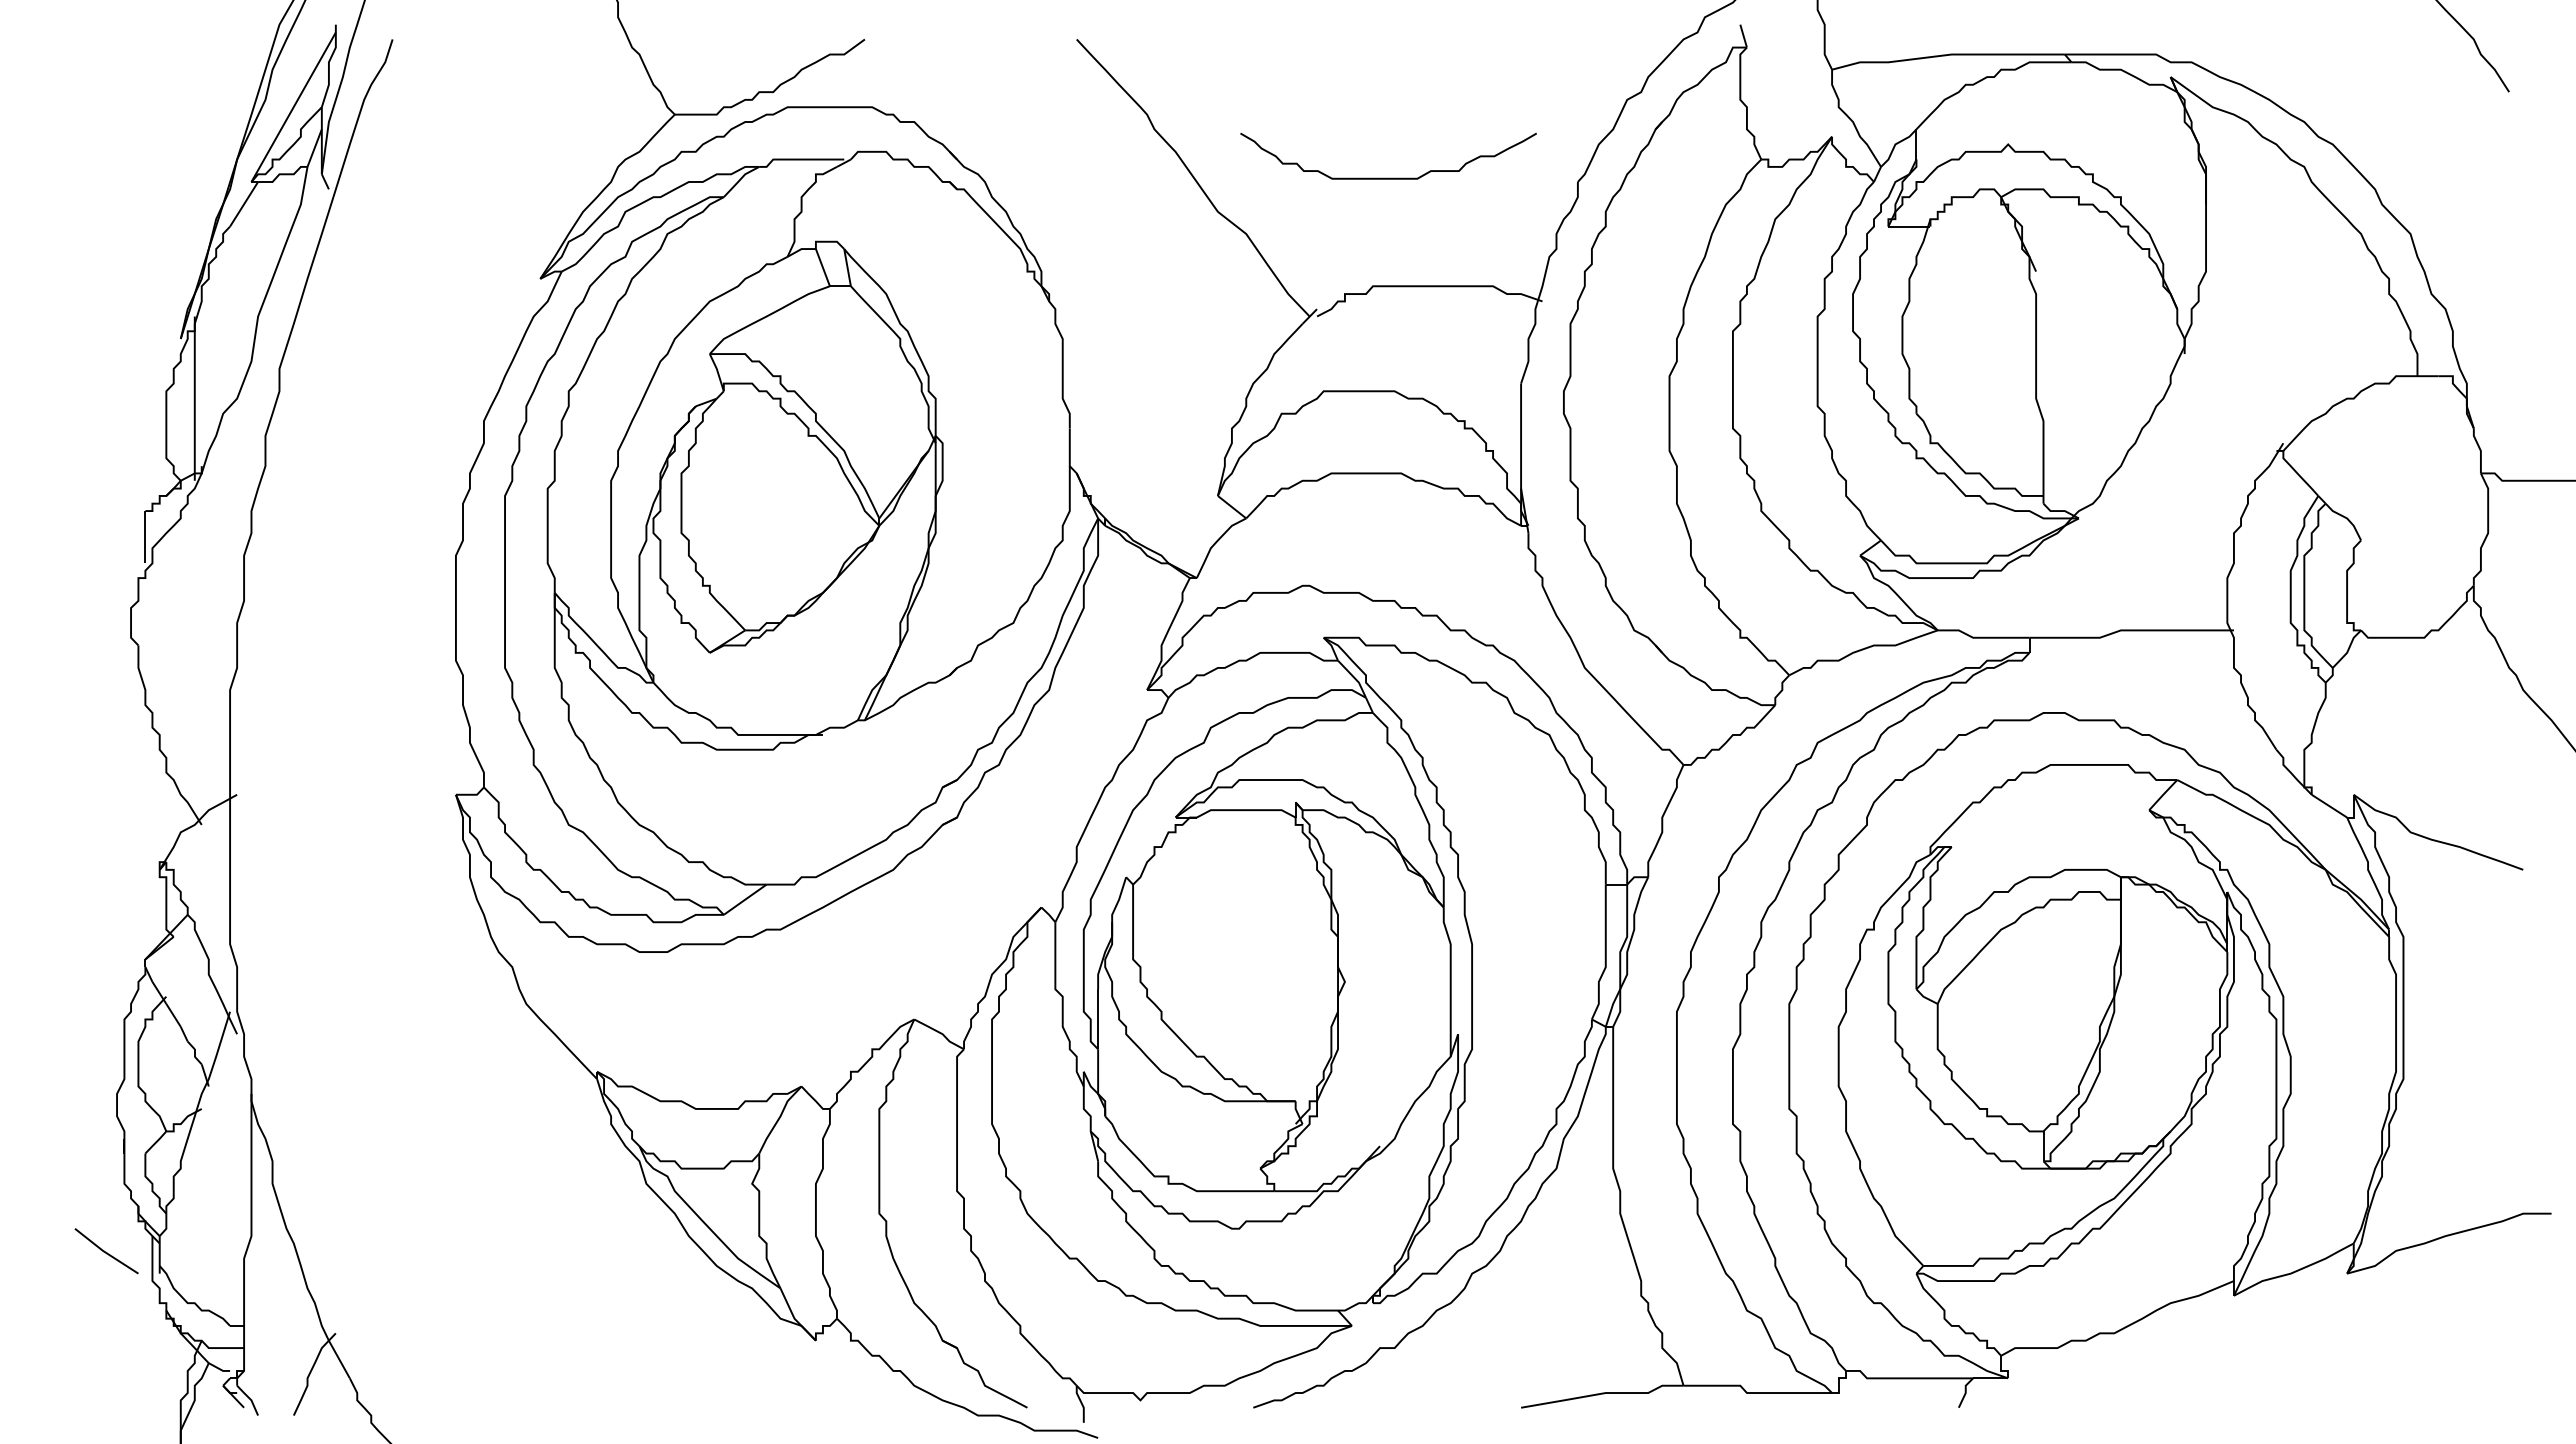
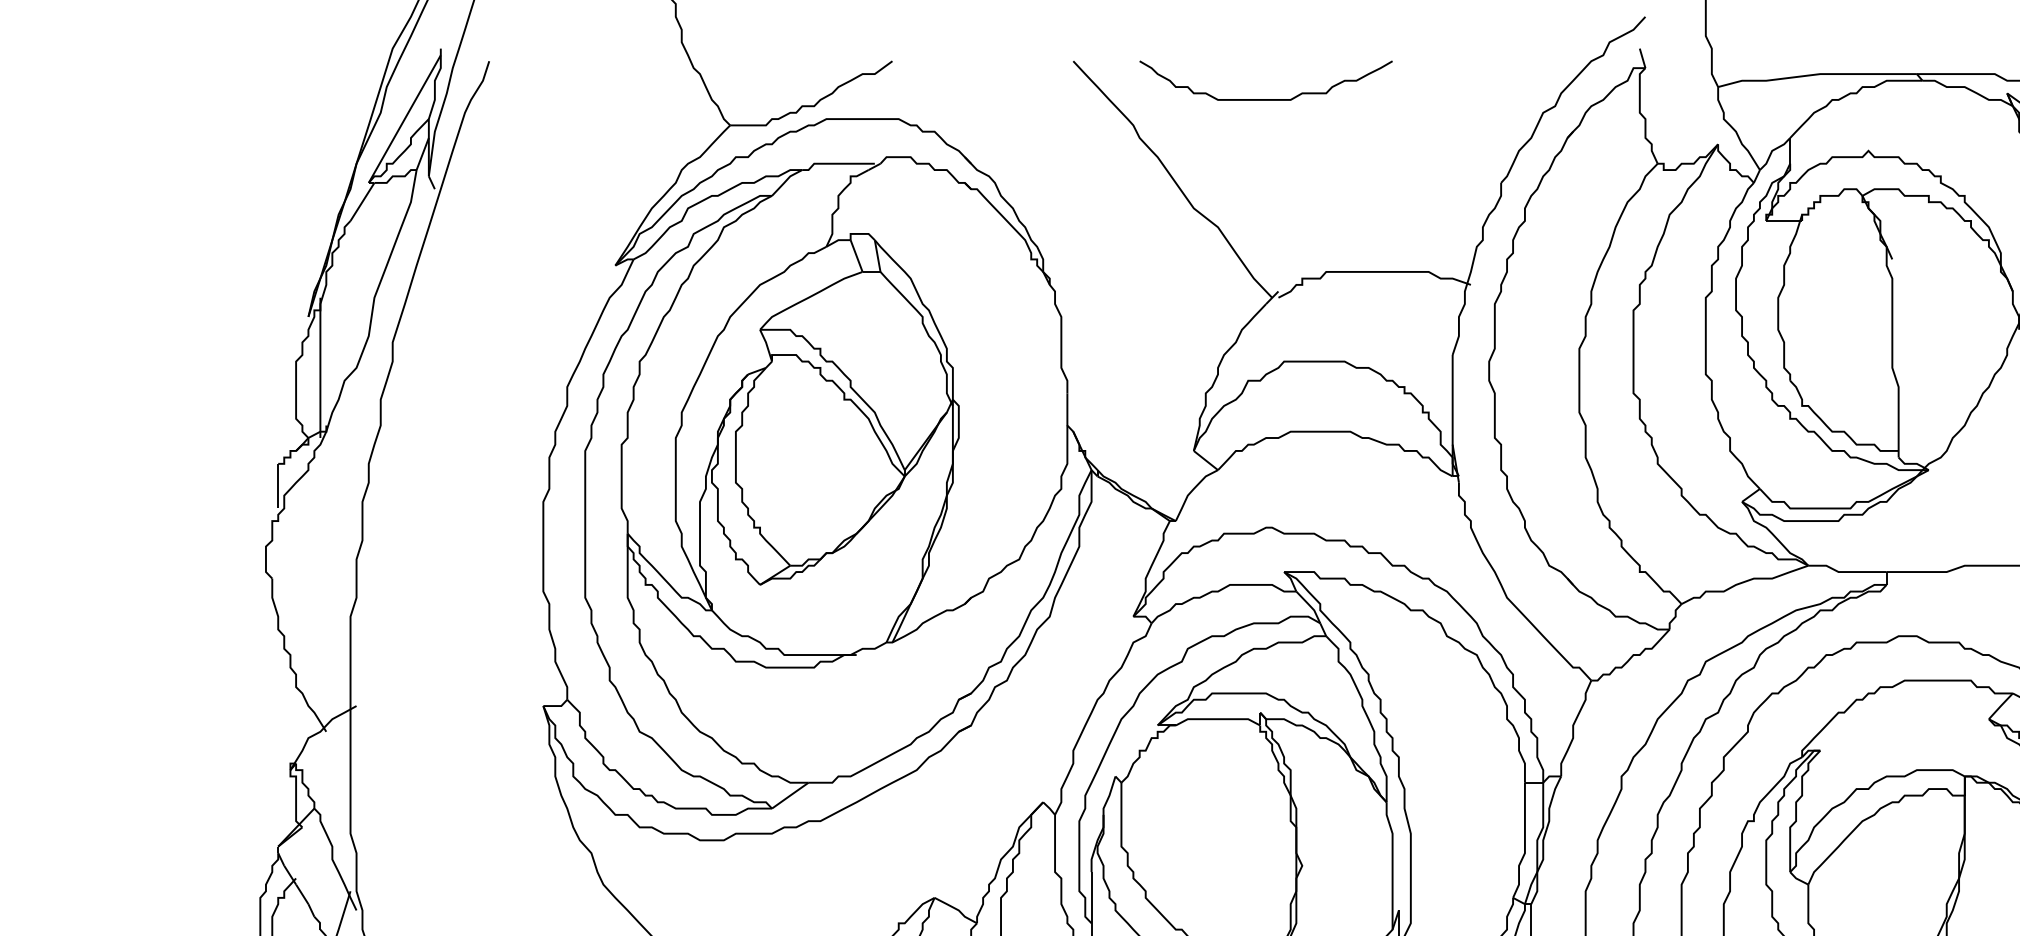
curve: (1388, 177) -> (1266, 98), moved

